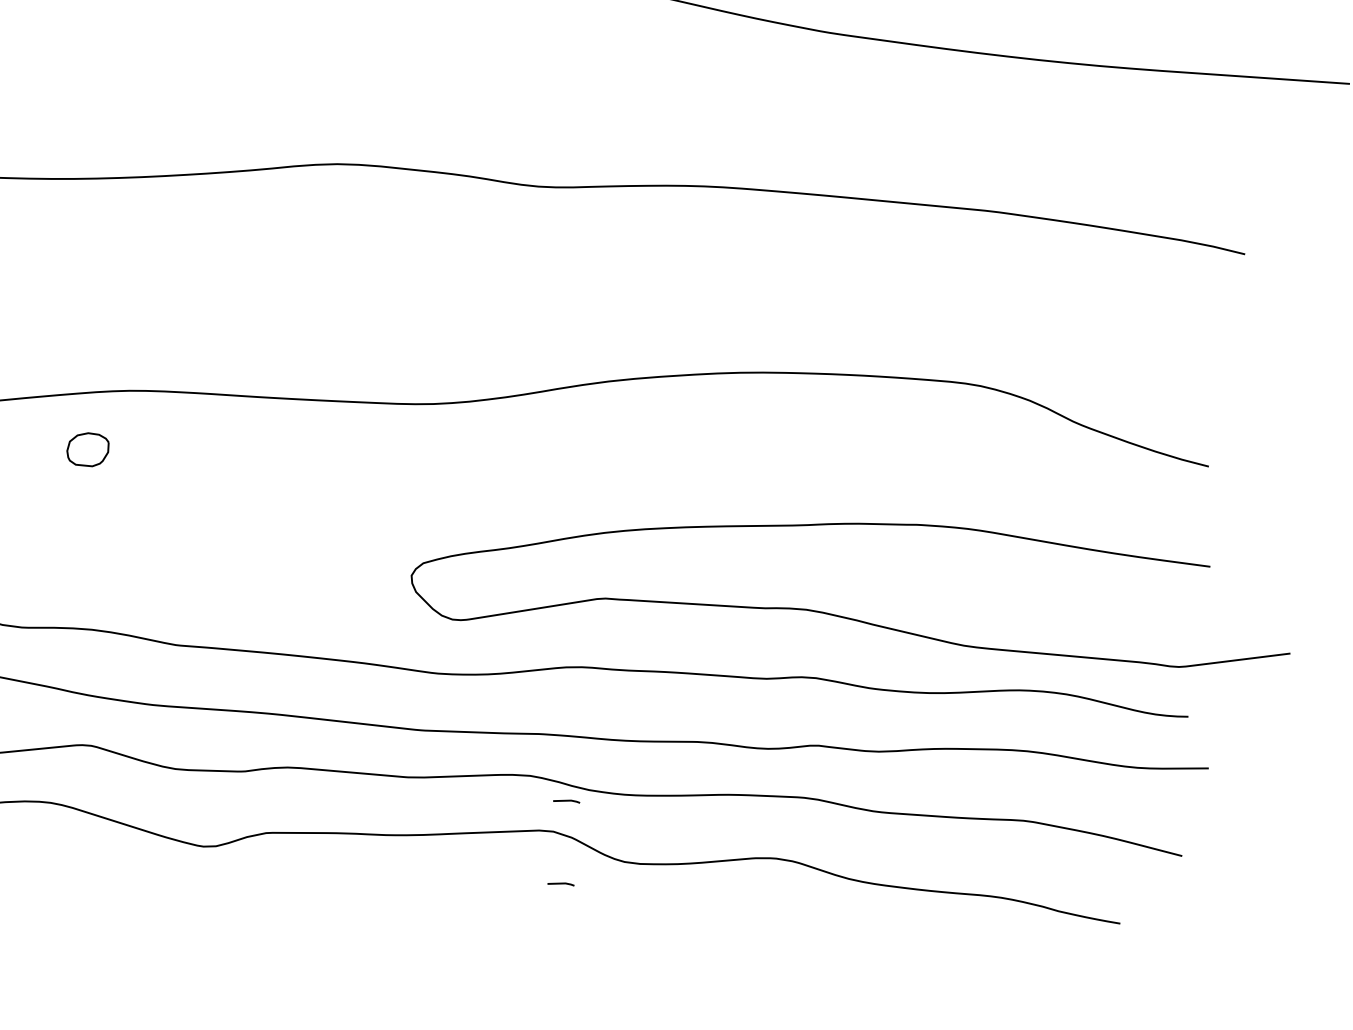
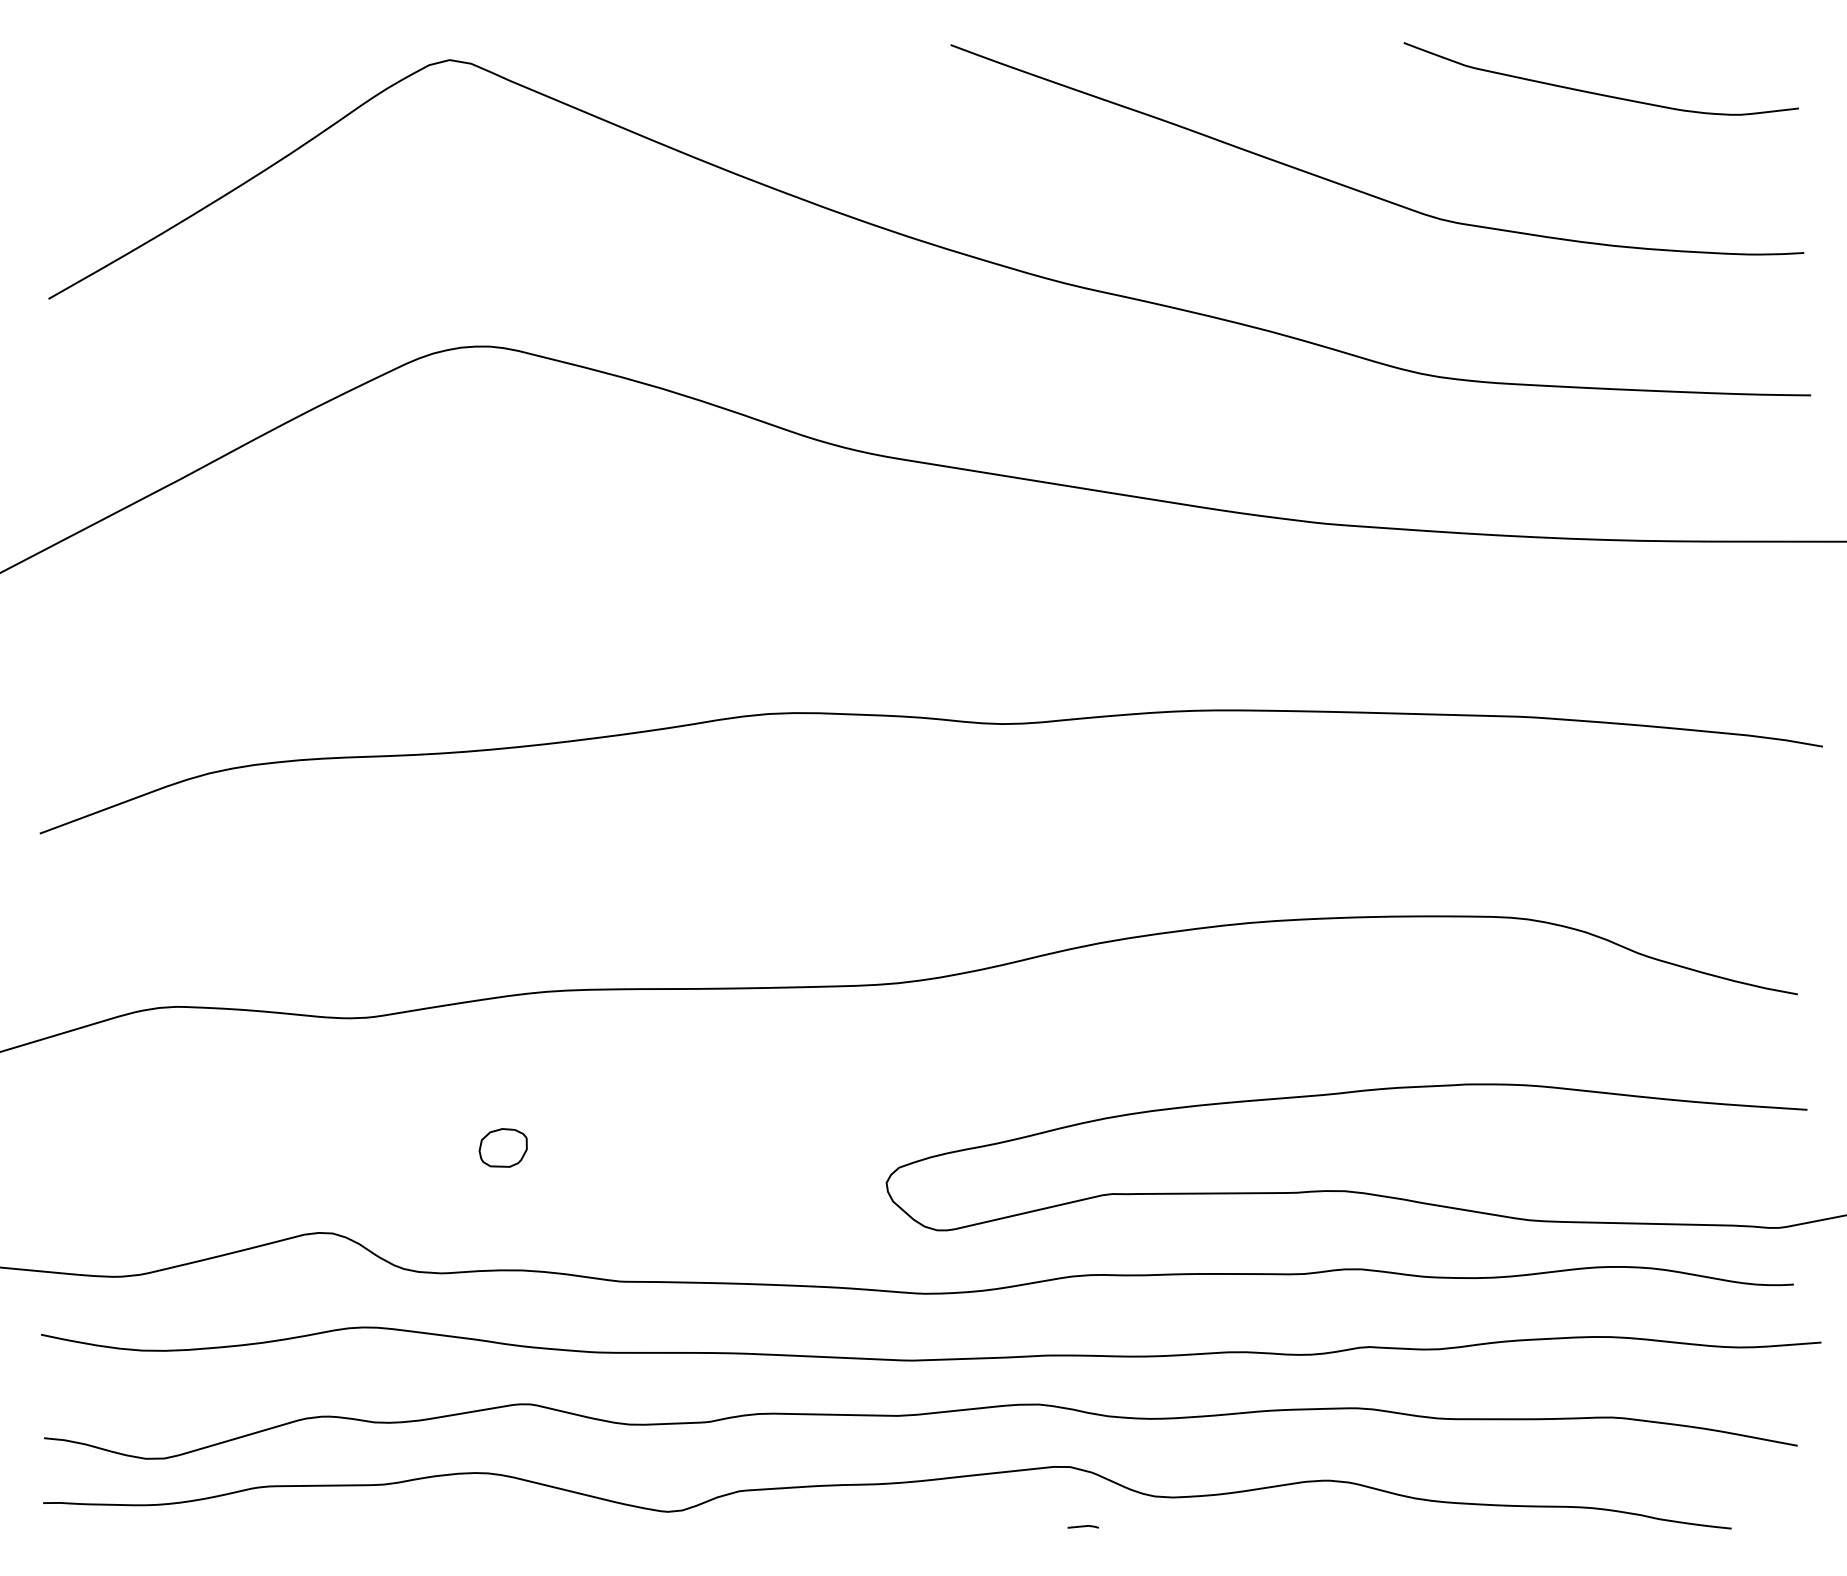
part: (87, 449) -> (502, 1147), moved
line: (566, 800) -> (1082, 1430), removed

